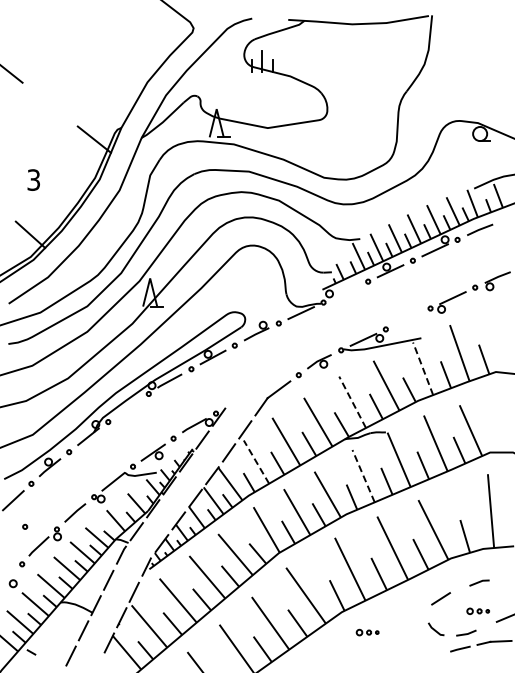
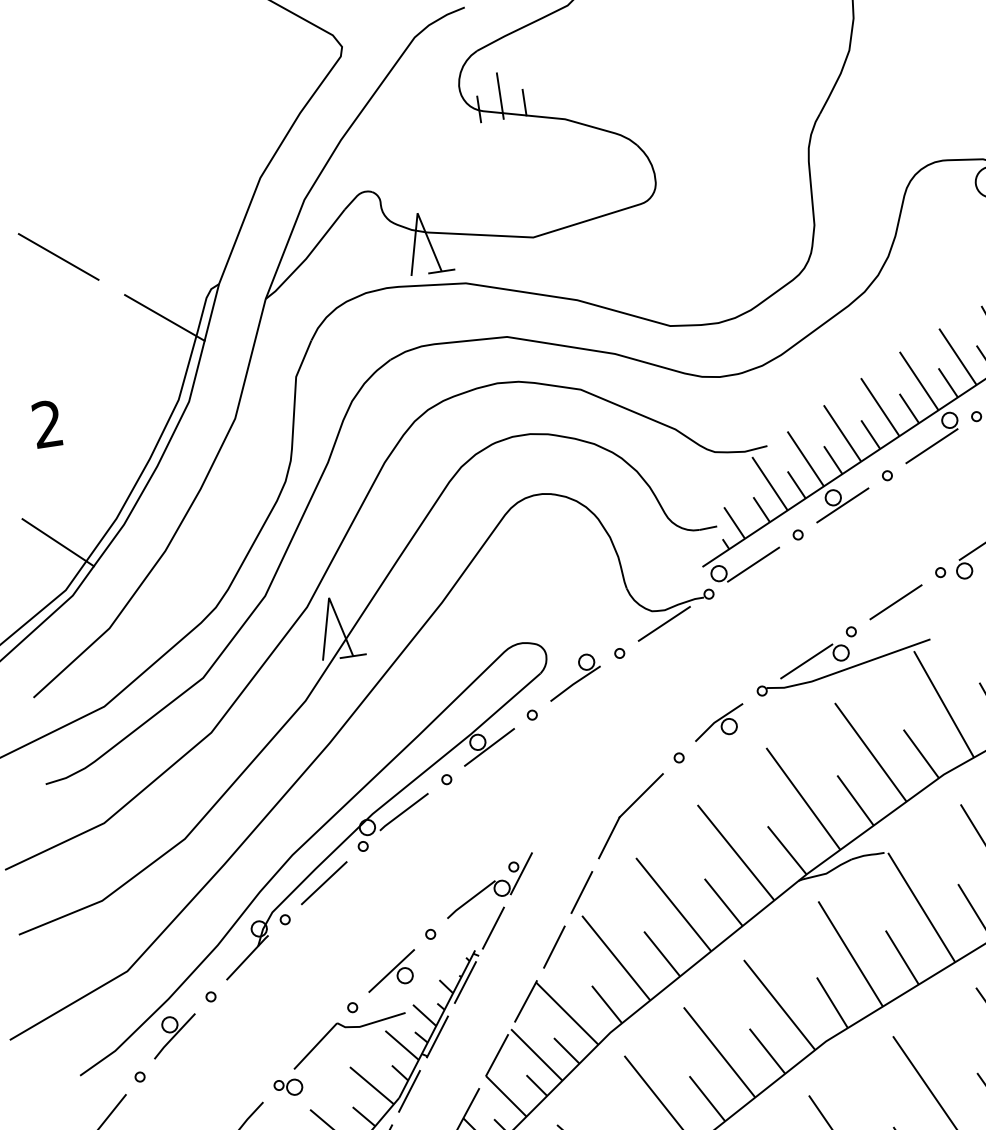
line: (49, 104) -> (57, 256), added
text: (33, 179) -> (46, 423), 3 -> 2
line: (345, 292) -> (752, 565), added
line: (407, 318) -> (894, 601), added
line: (422, 368) -> (942, 703), dashed -> solid
line: (352, 401) -> (802, 797), dashed -> solid
line: (128, 408) -> (324, 884), added
line: (256, 461) -> (616, 956), dashed -> solid
line: (363, 475) -> (850, 952), dashed -> solid

